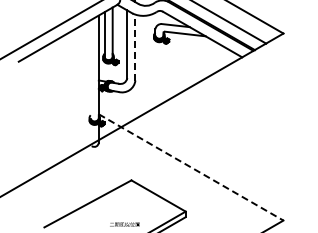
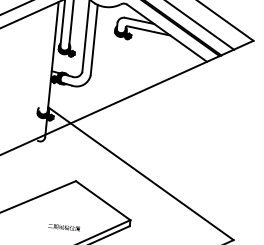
line: (135, 47) -> (94, 39), dashed -> solid
line: (191, 167) -> (141, 173), dashed -> solid

